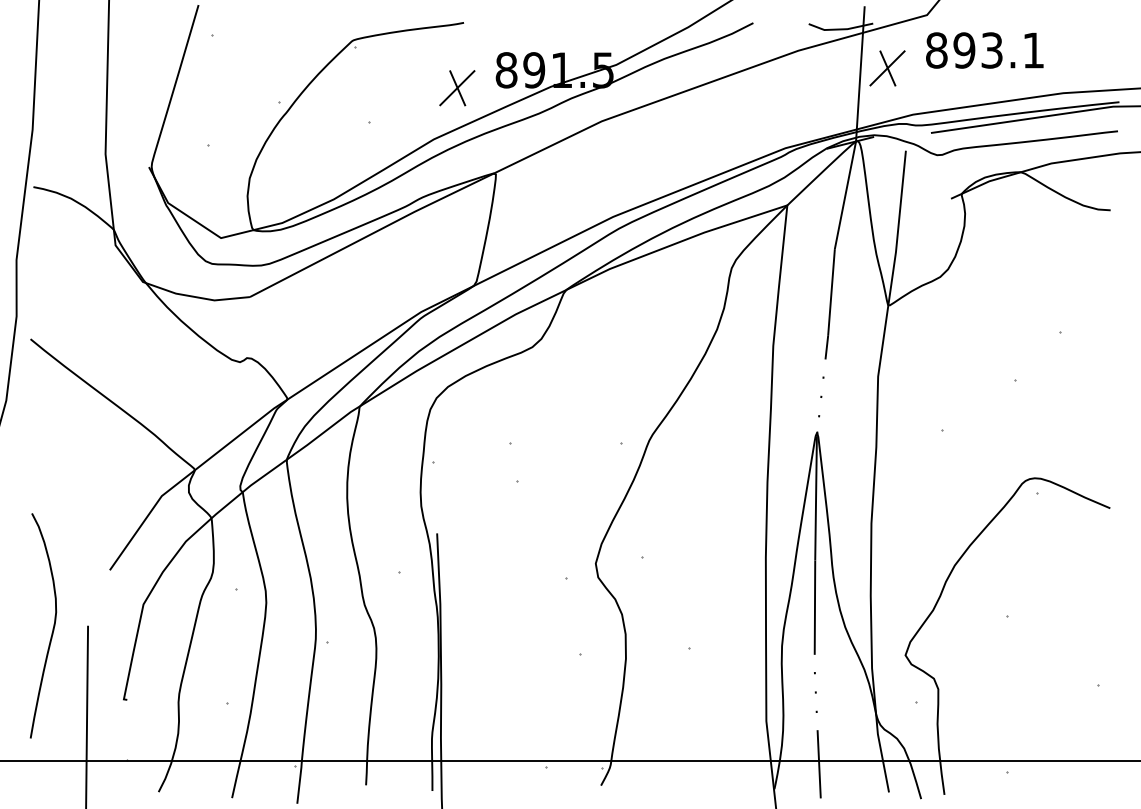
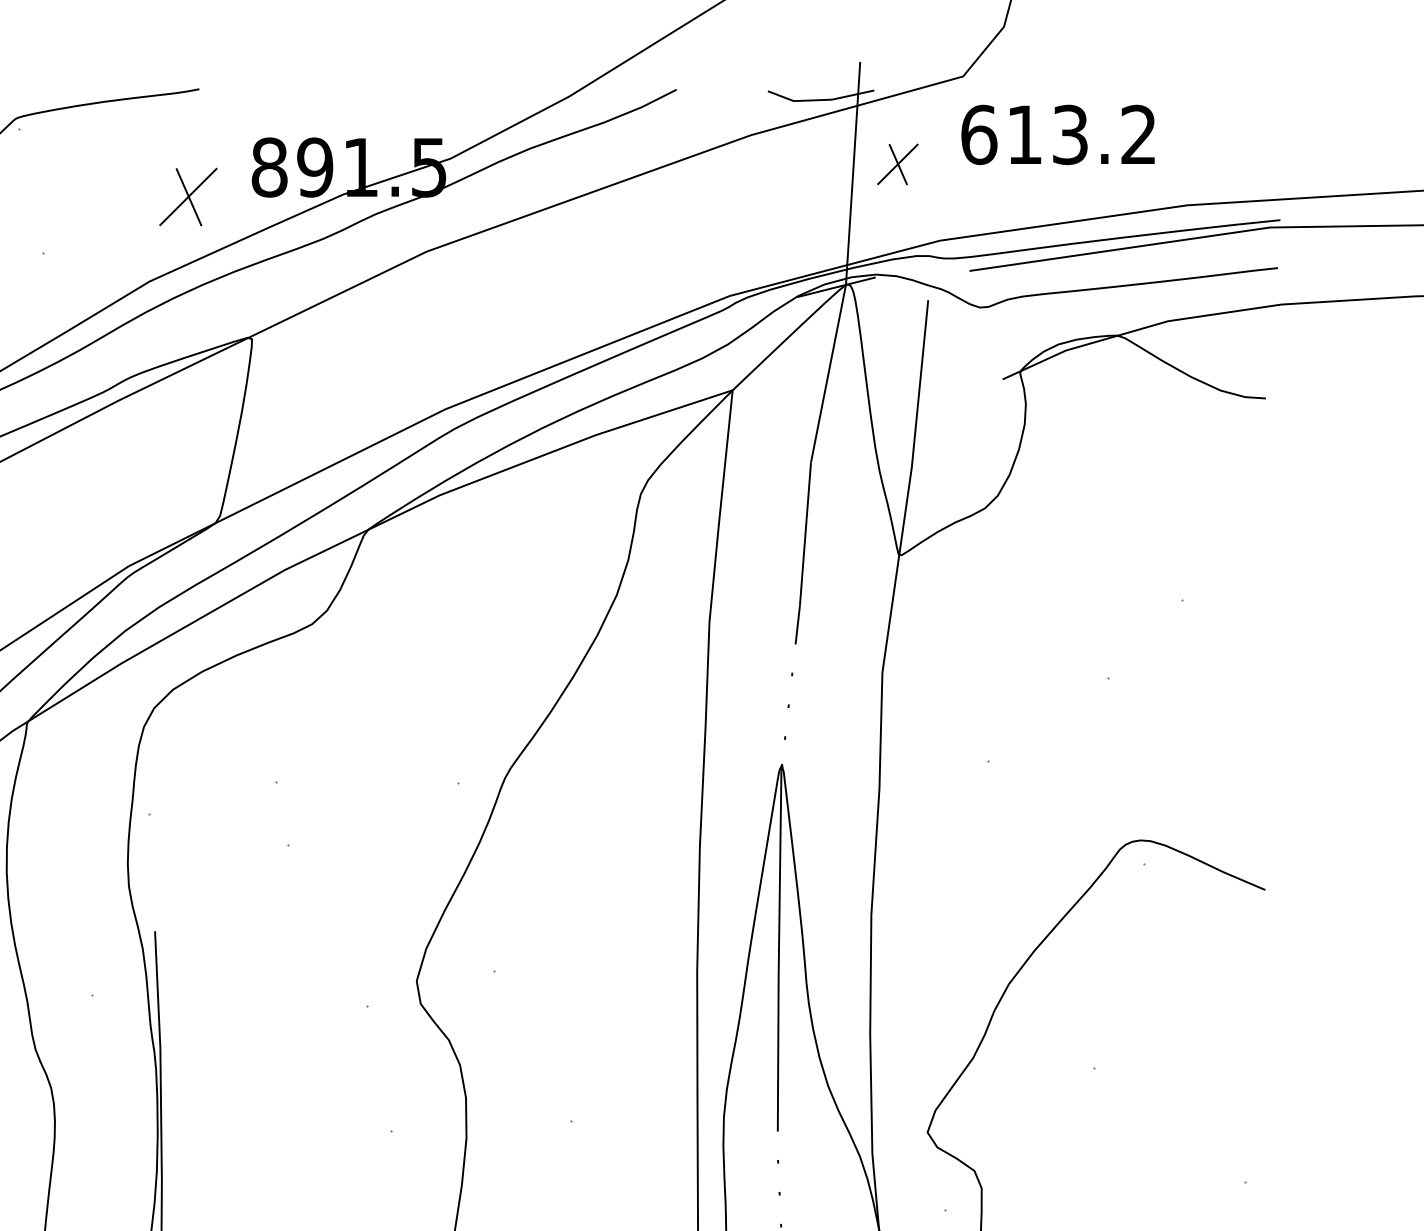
text: (984, 50) -> (1057, 134), 893.1 -> 613.2
part: (887, 68) -> (897, 164), size x0.7

